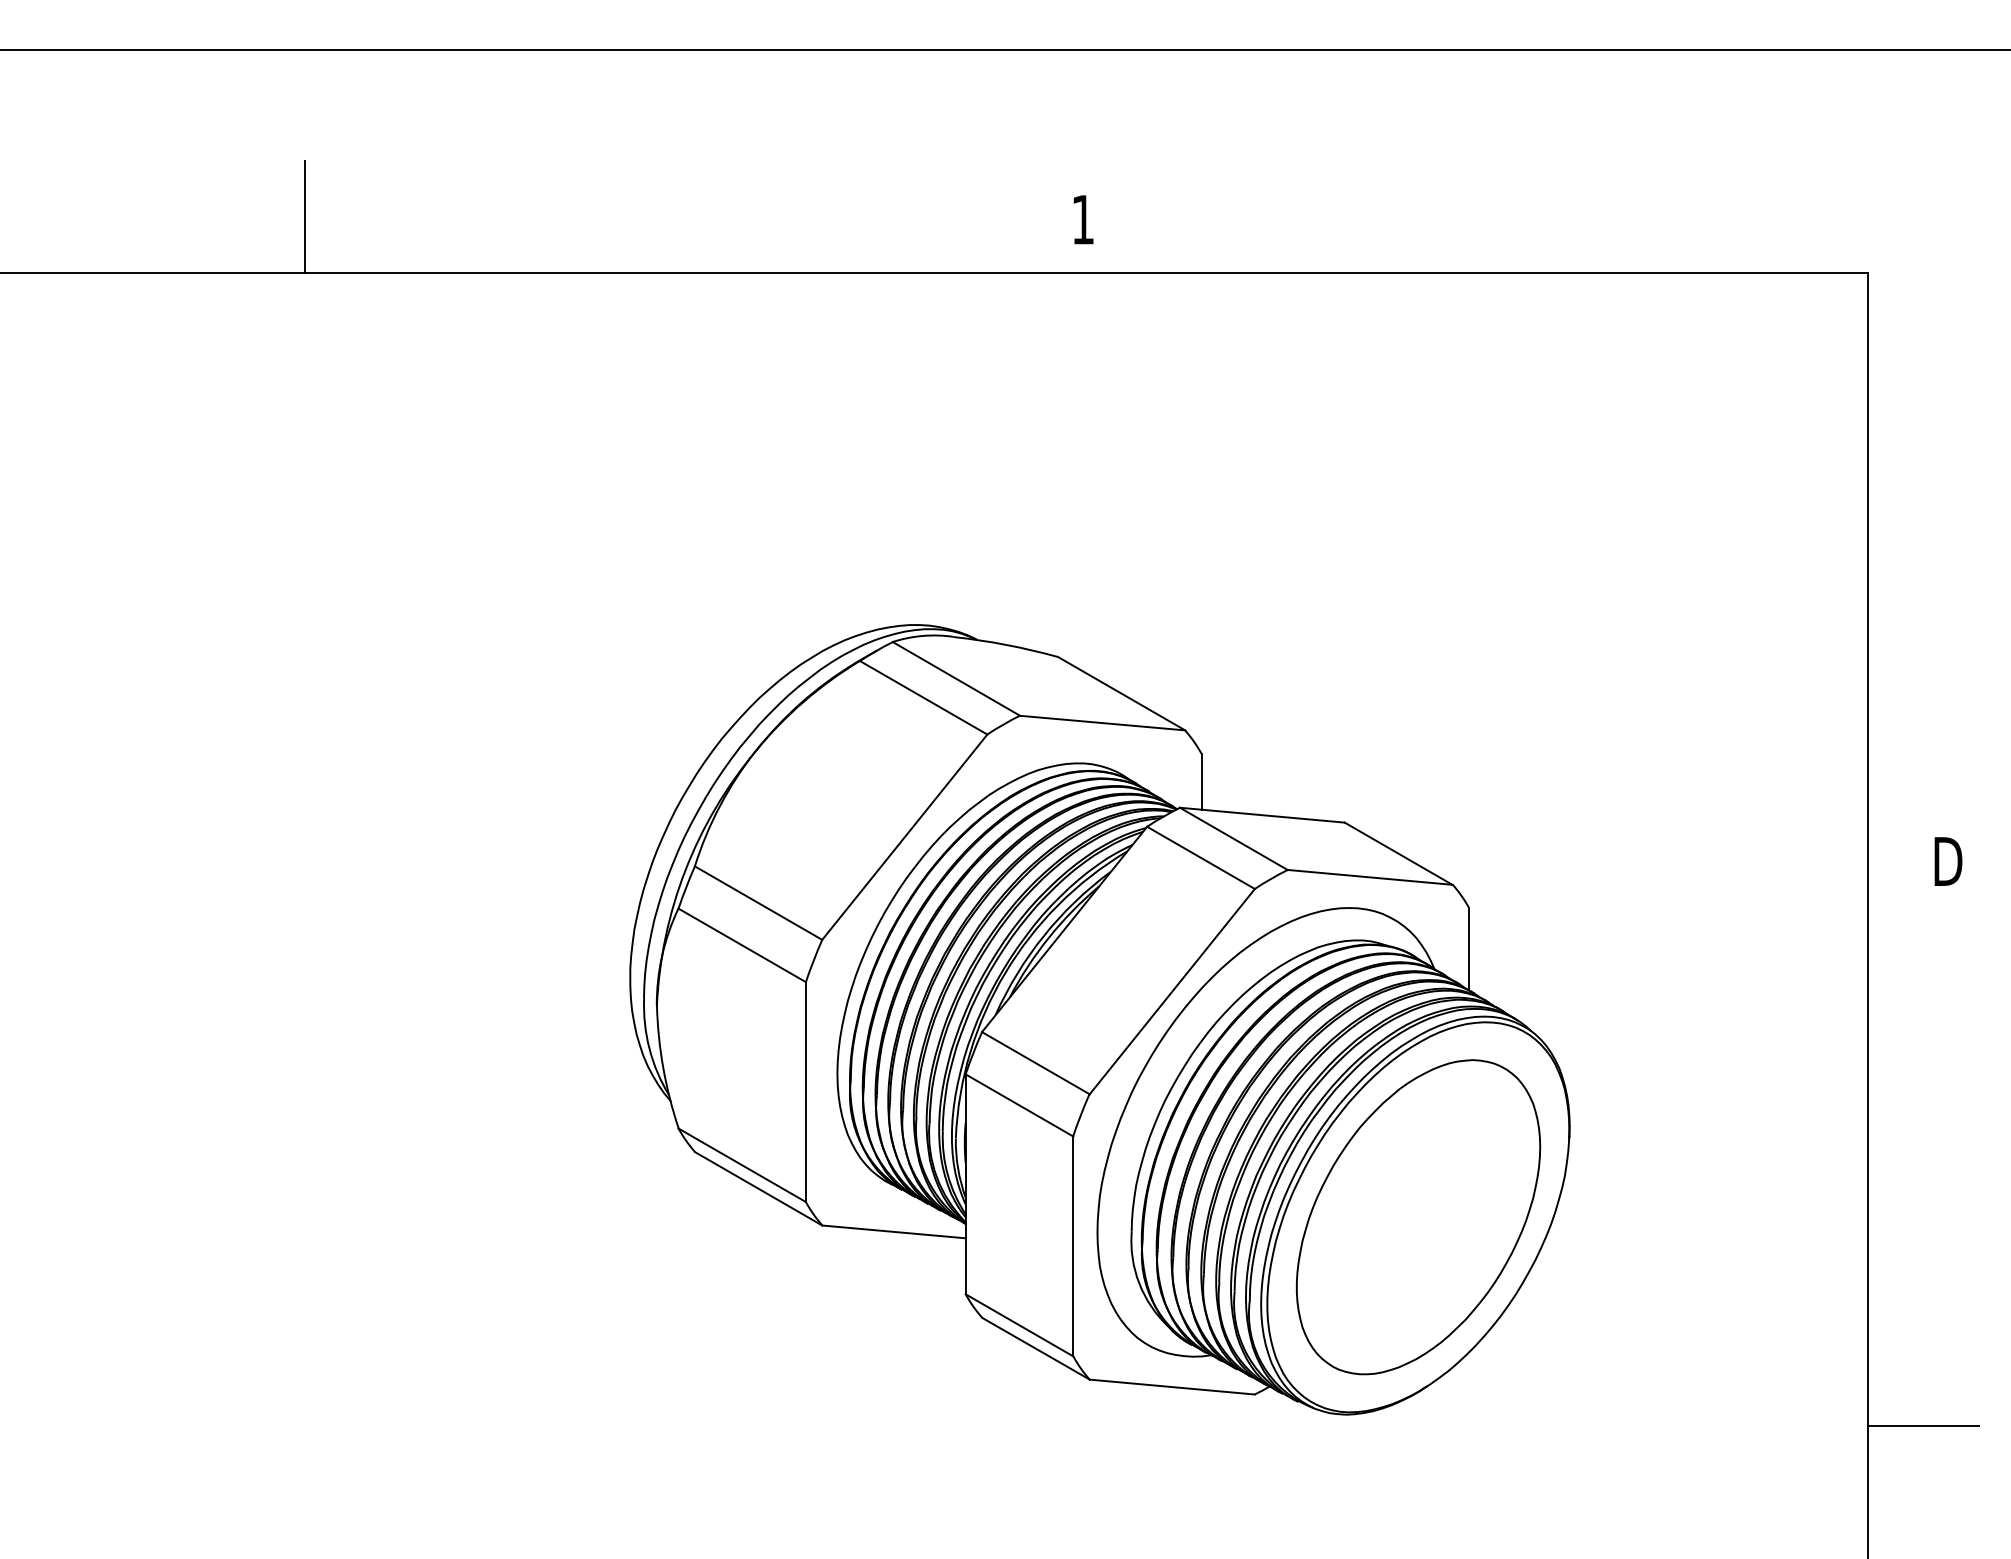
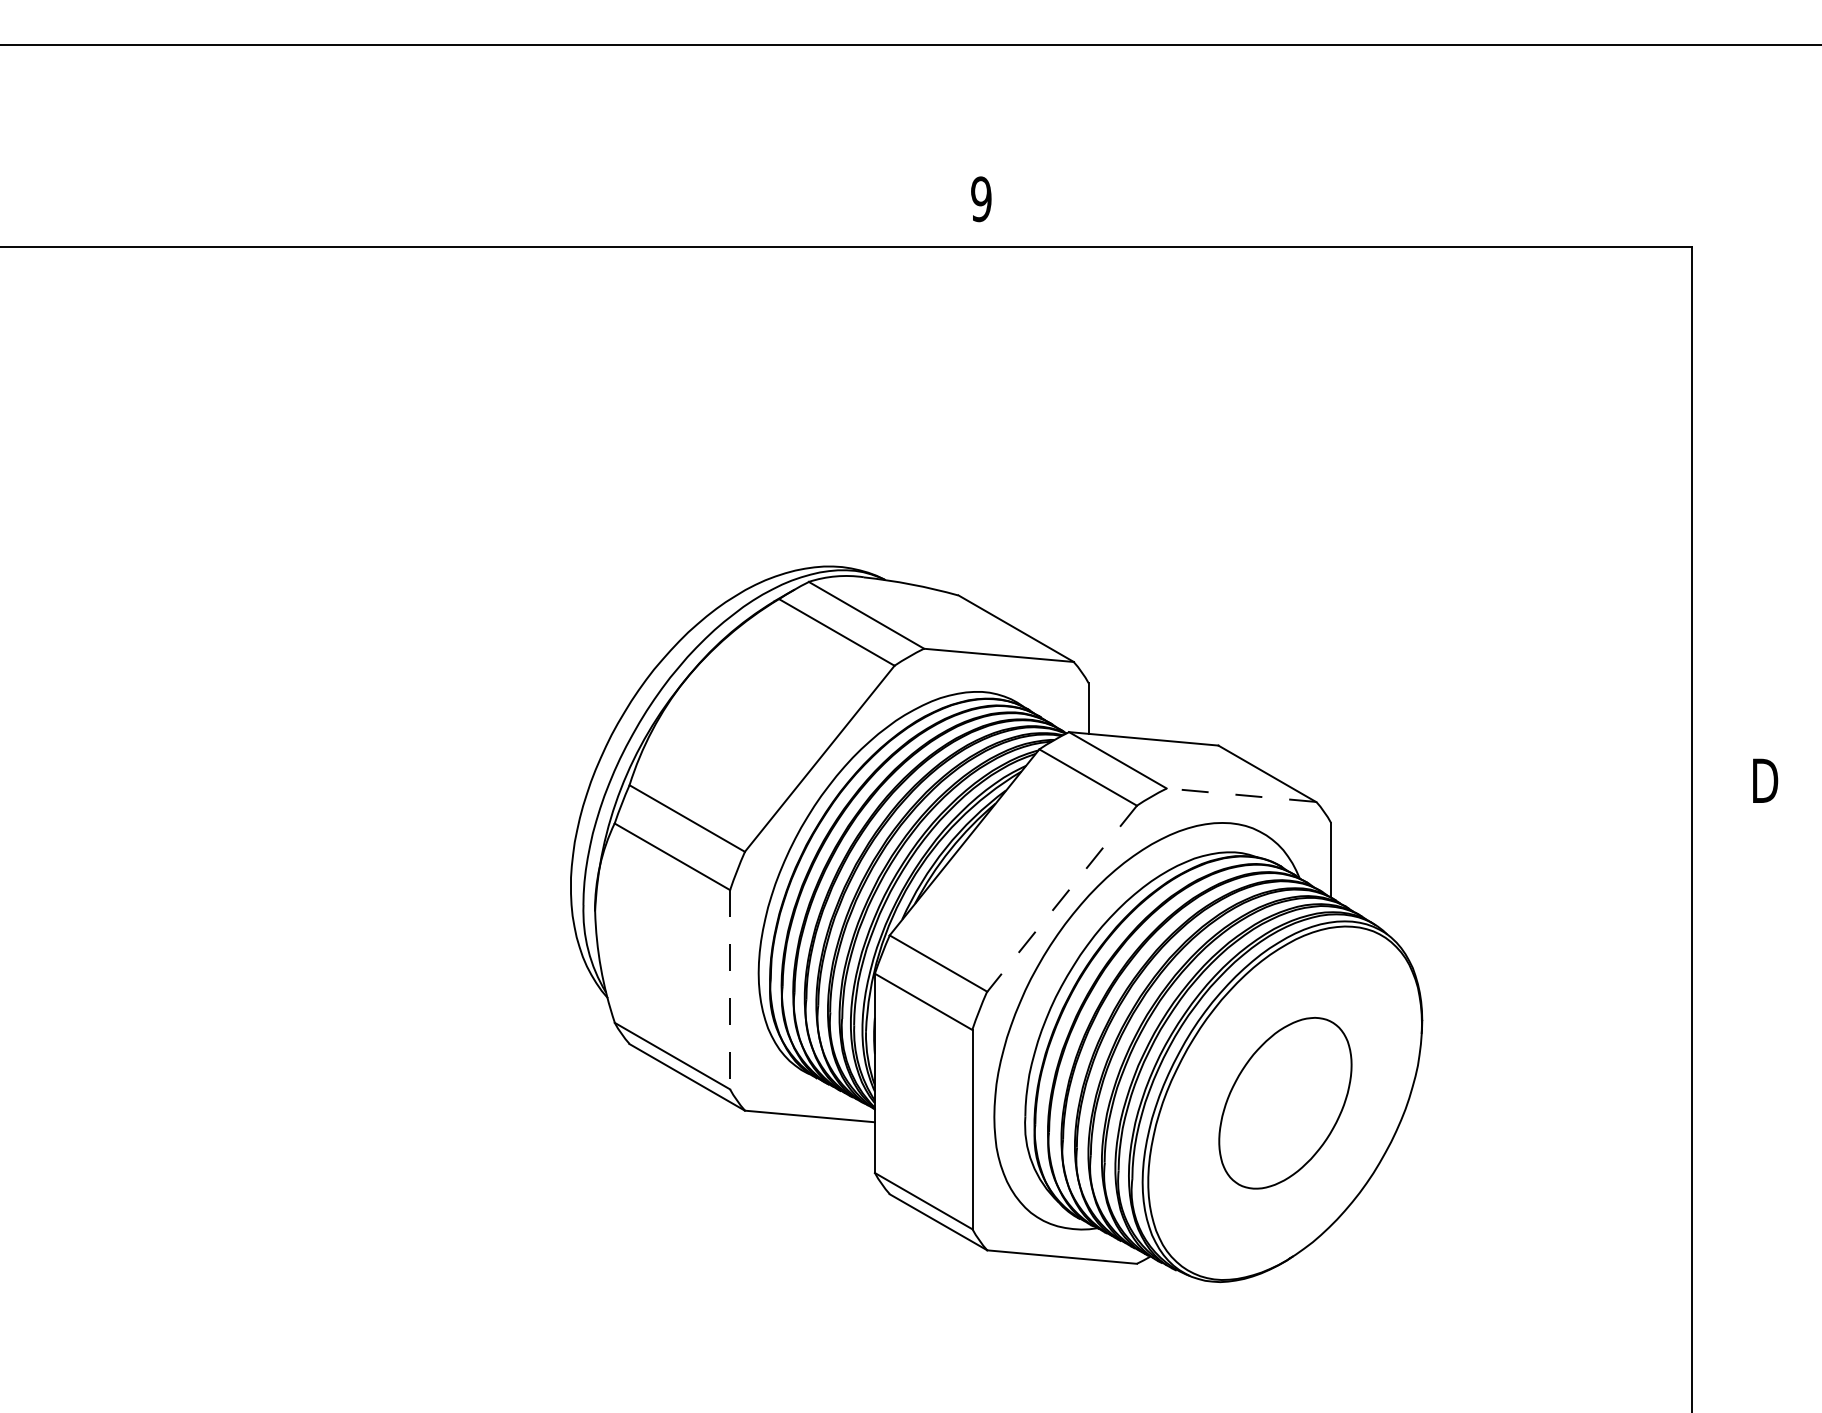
line: (305, 216) -> (276, 196), removed
text: (1082, 219) -> (980, 199), 1 -> 9
line: (1370, 877) -> (1241, 795), solid -> dashed
line: (1172, 991) -> (1062, 898), solid -> dashed
line: (805, 1092) -> (729, 990), solid -> dashed
part: (1418, 1217) -> (1285, 1103), size x0.6
line: (1923, 1425) -> (1742, 1291), removed

